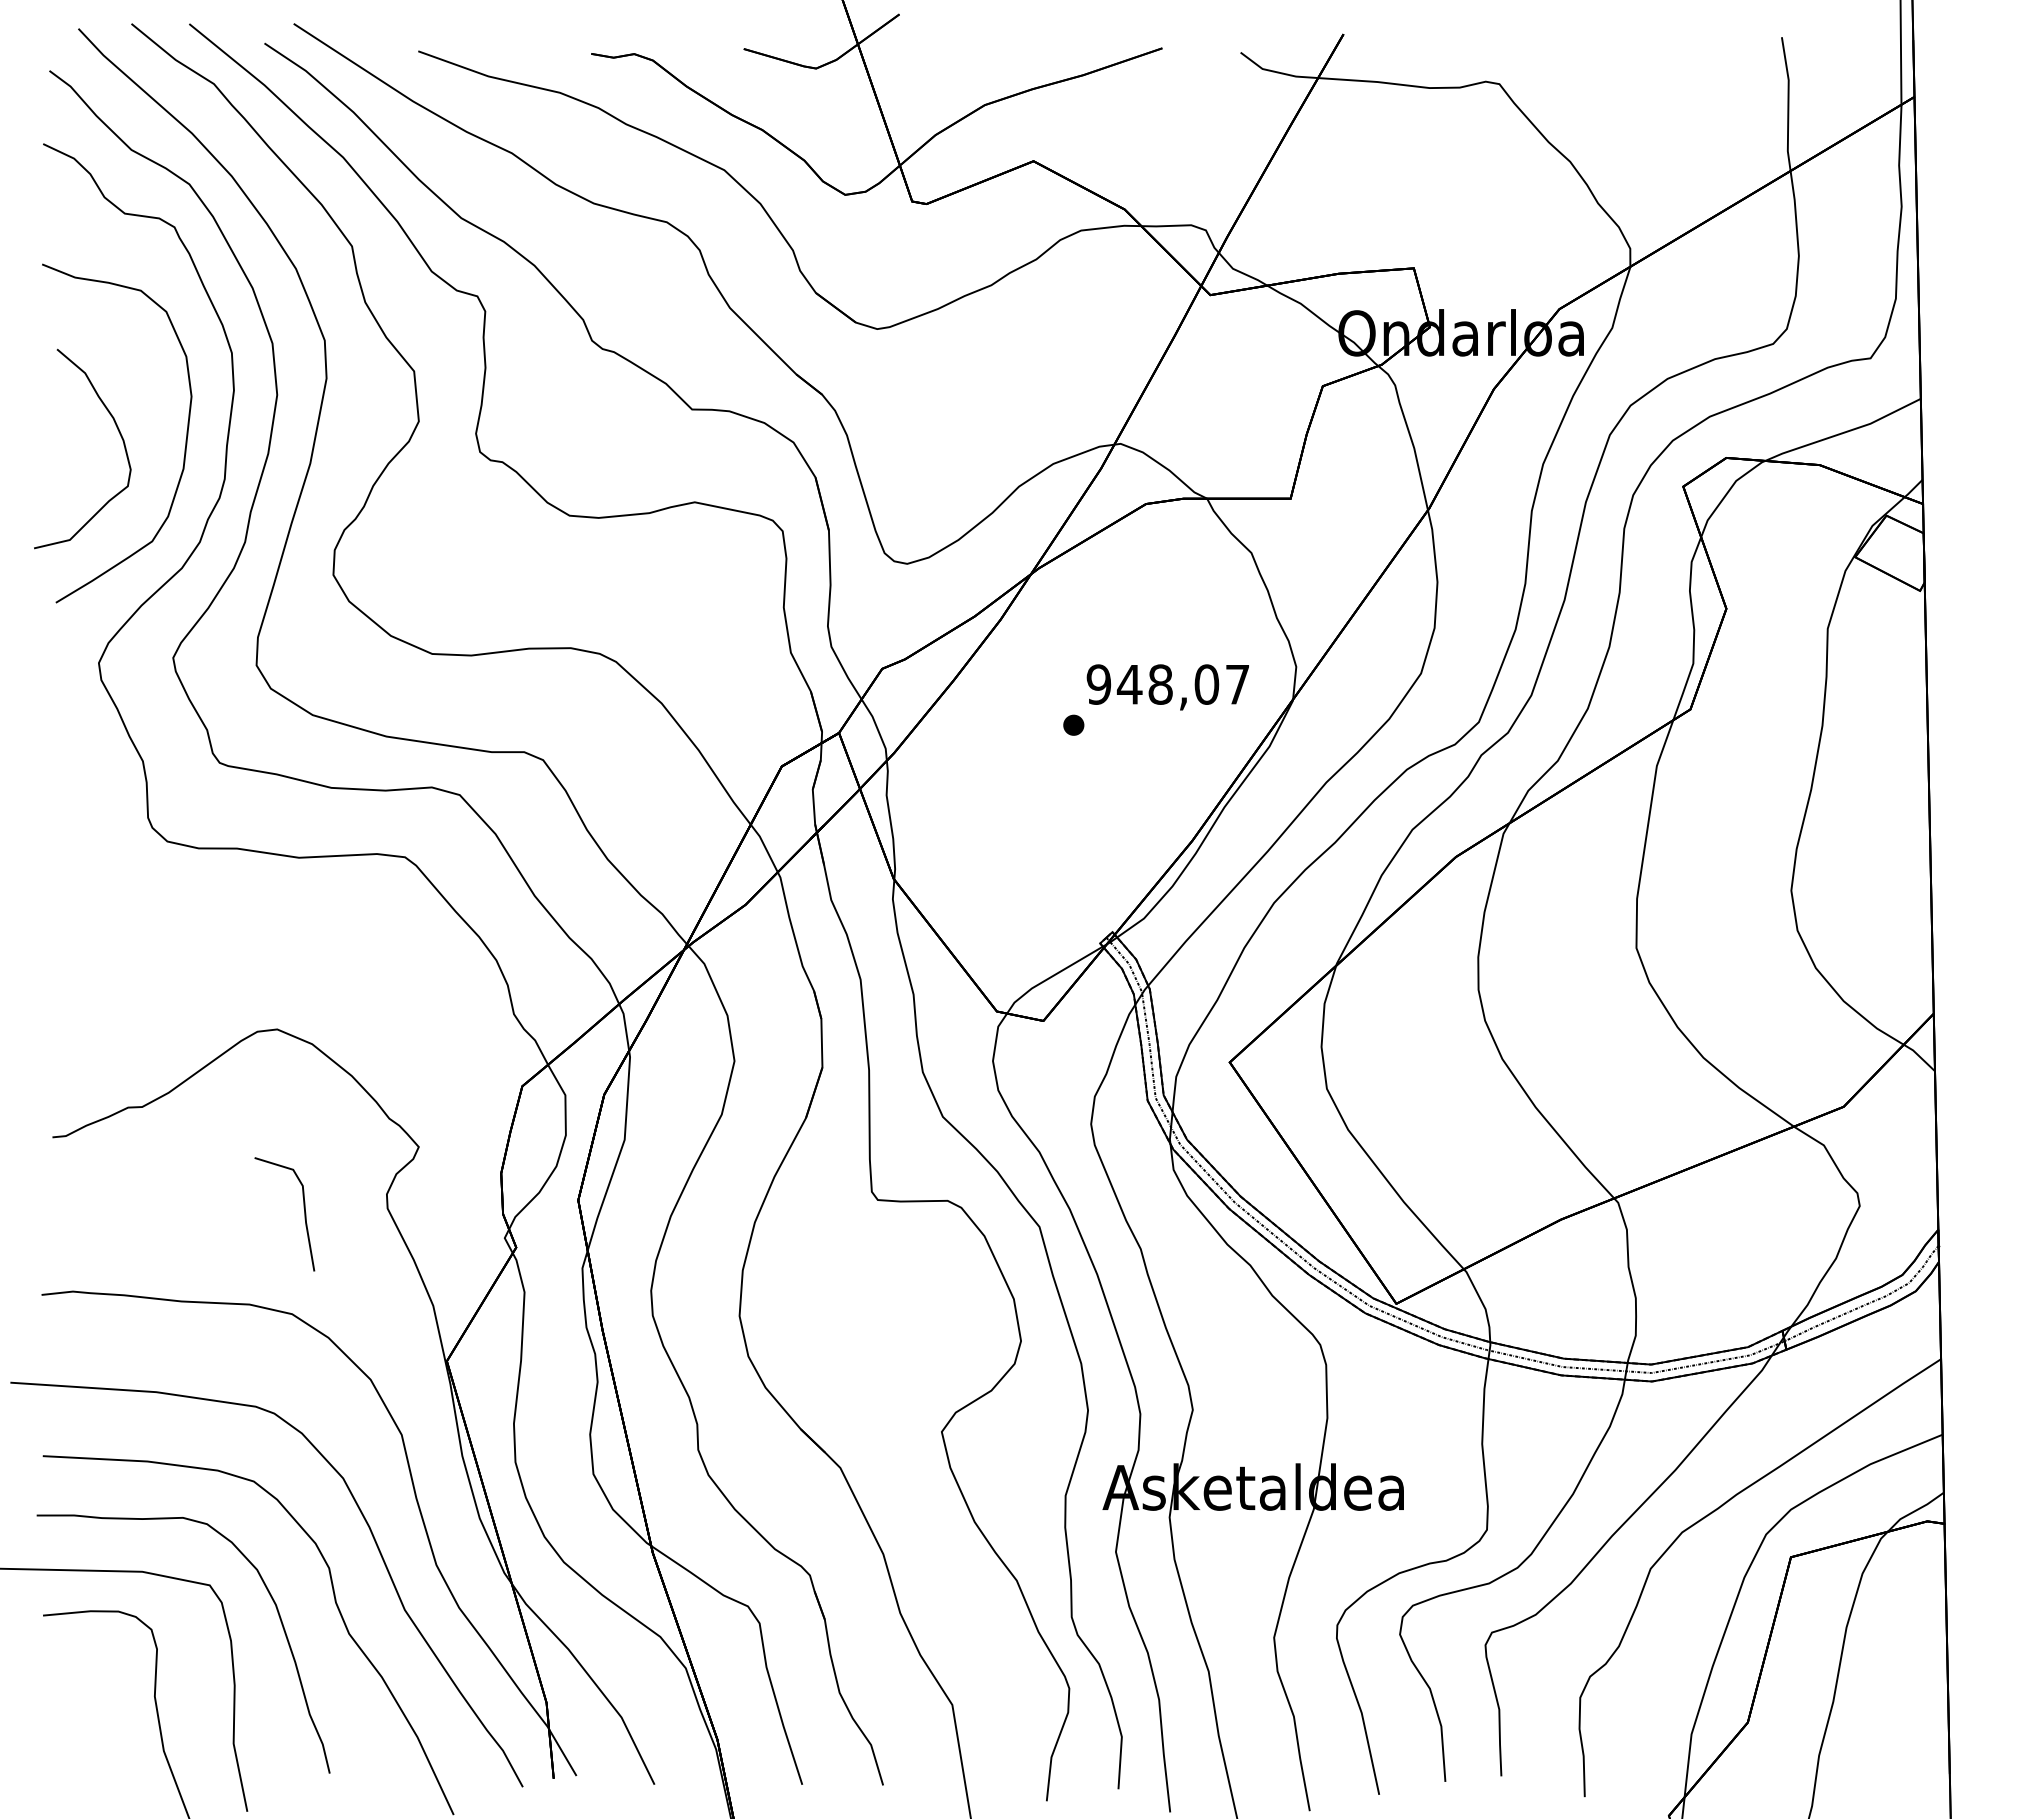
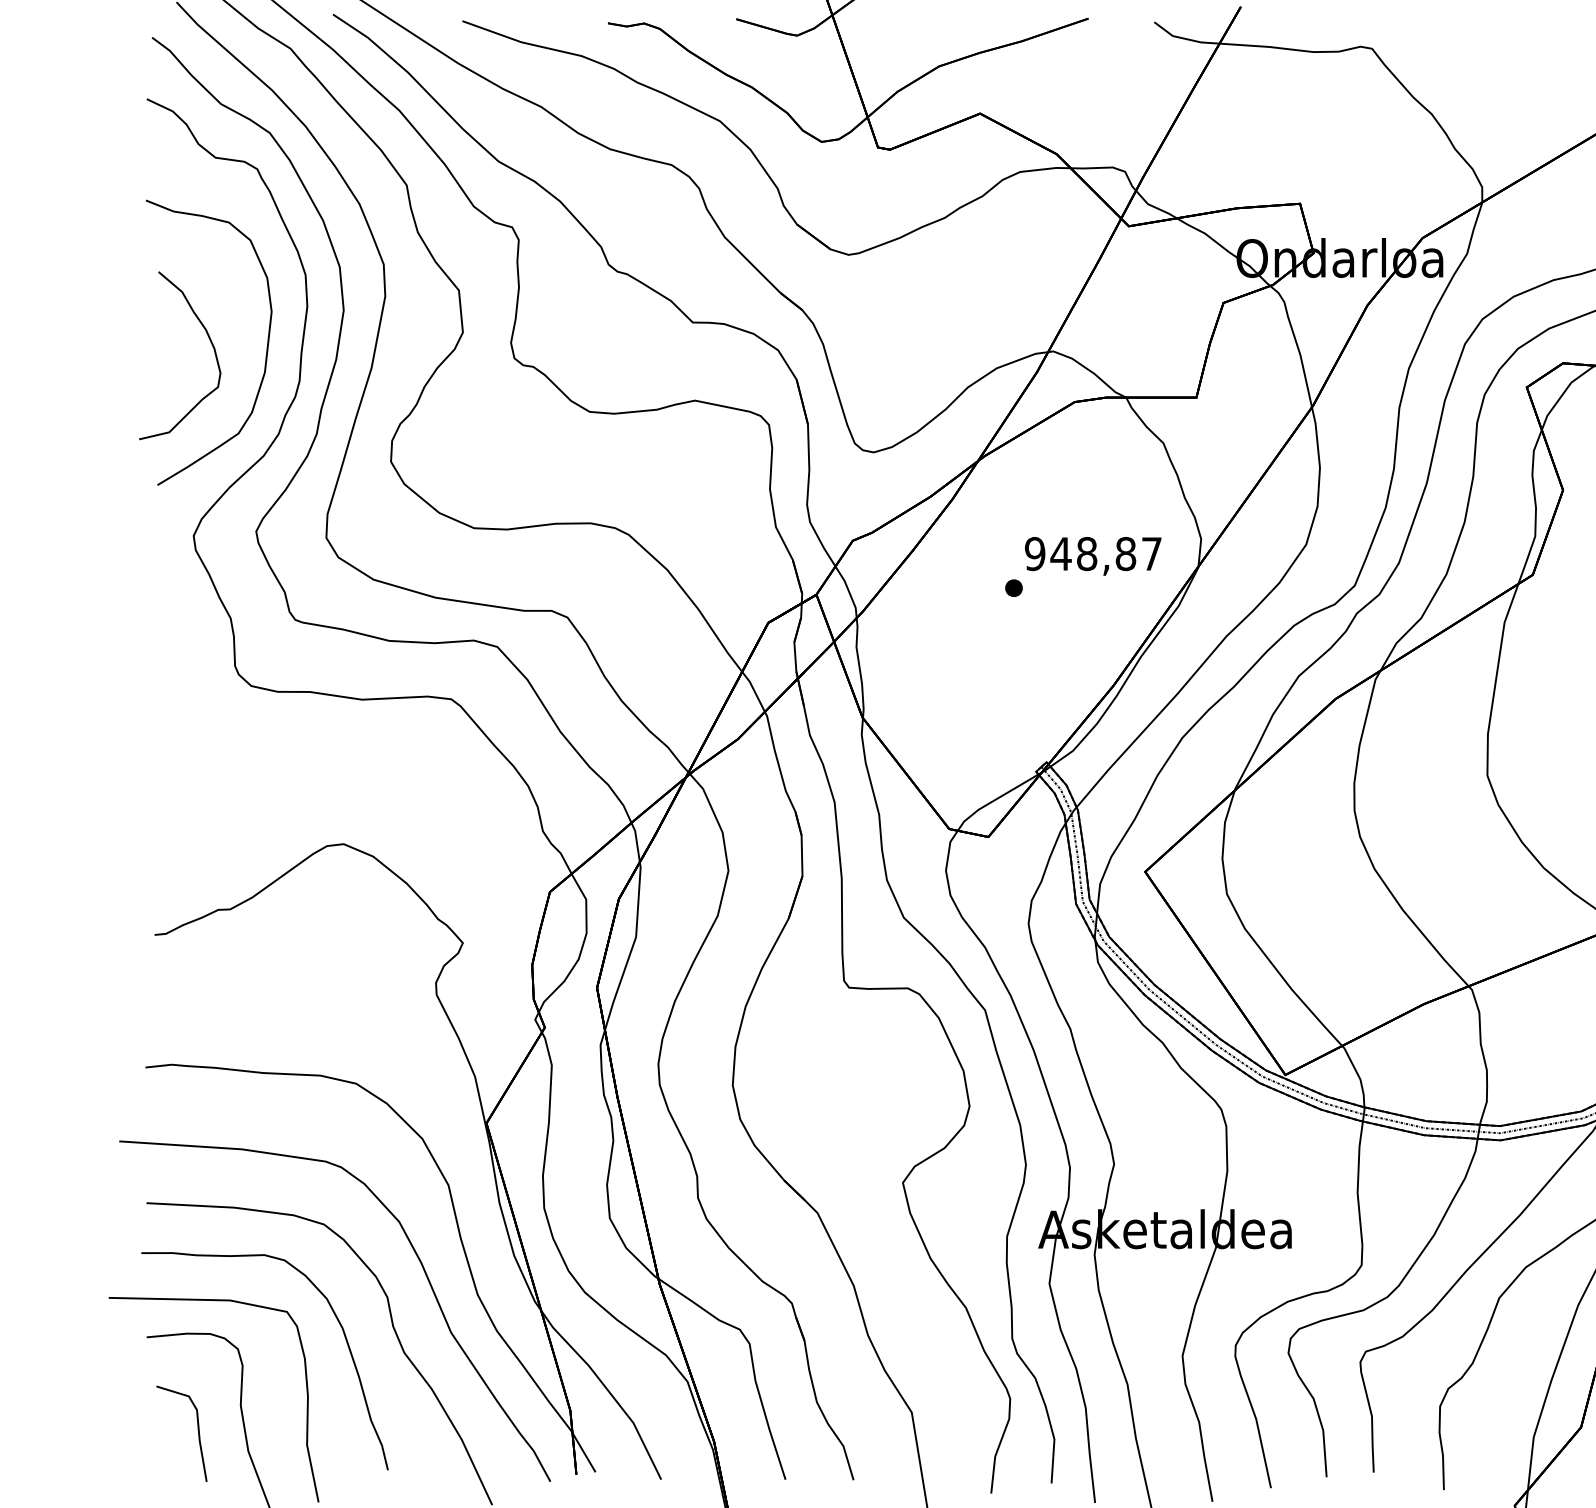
text: (1206, 684) -> (1125, 553), 948,07 -> 948,87
part: (303, 1208) -> (197, 1428), moved

